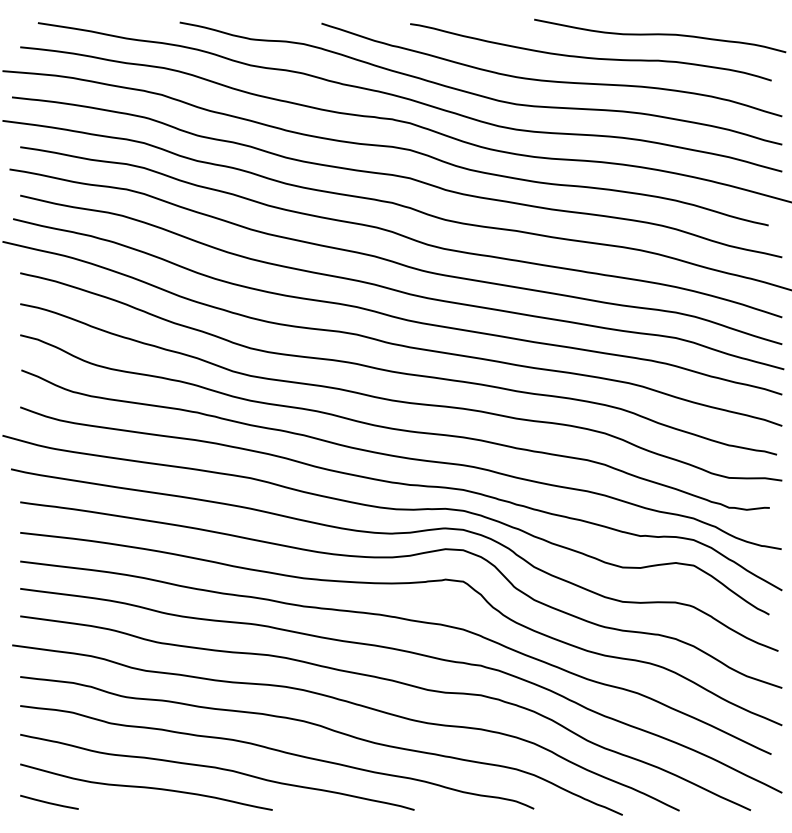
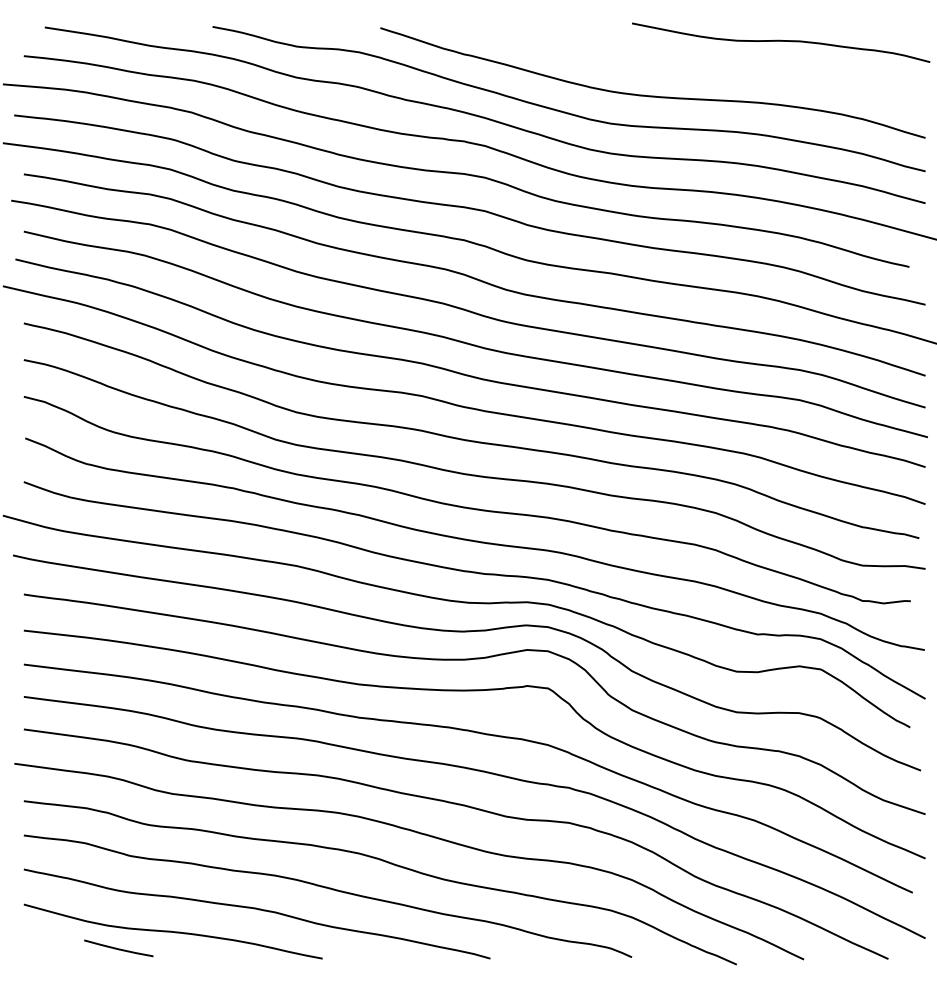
curve: (590, 57) -> (698, 68), removed
line: (49, 802) -> (118, 948), moved

